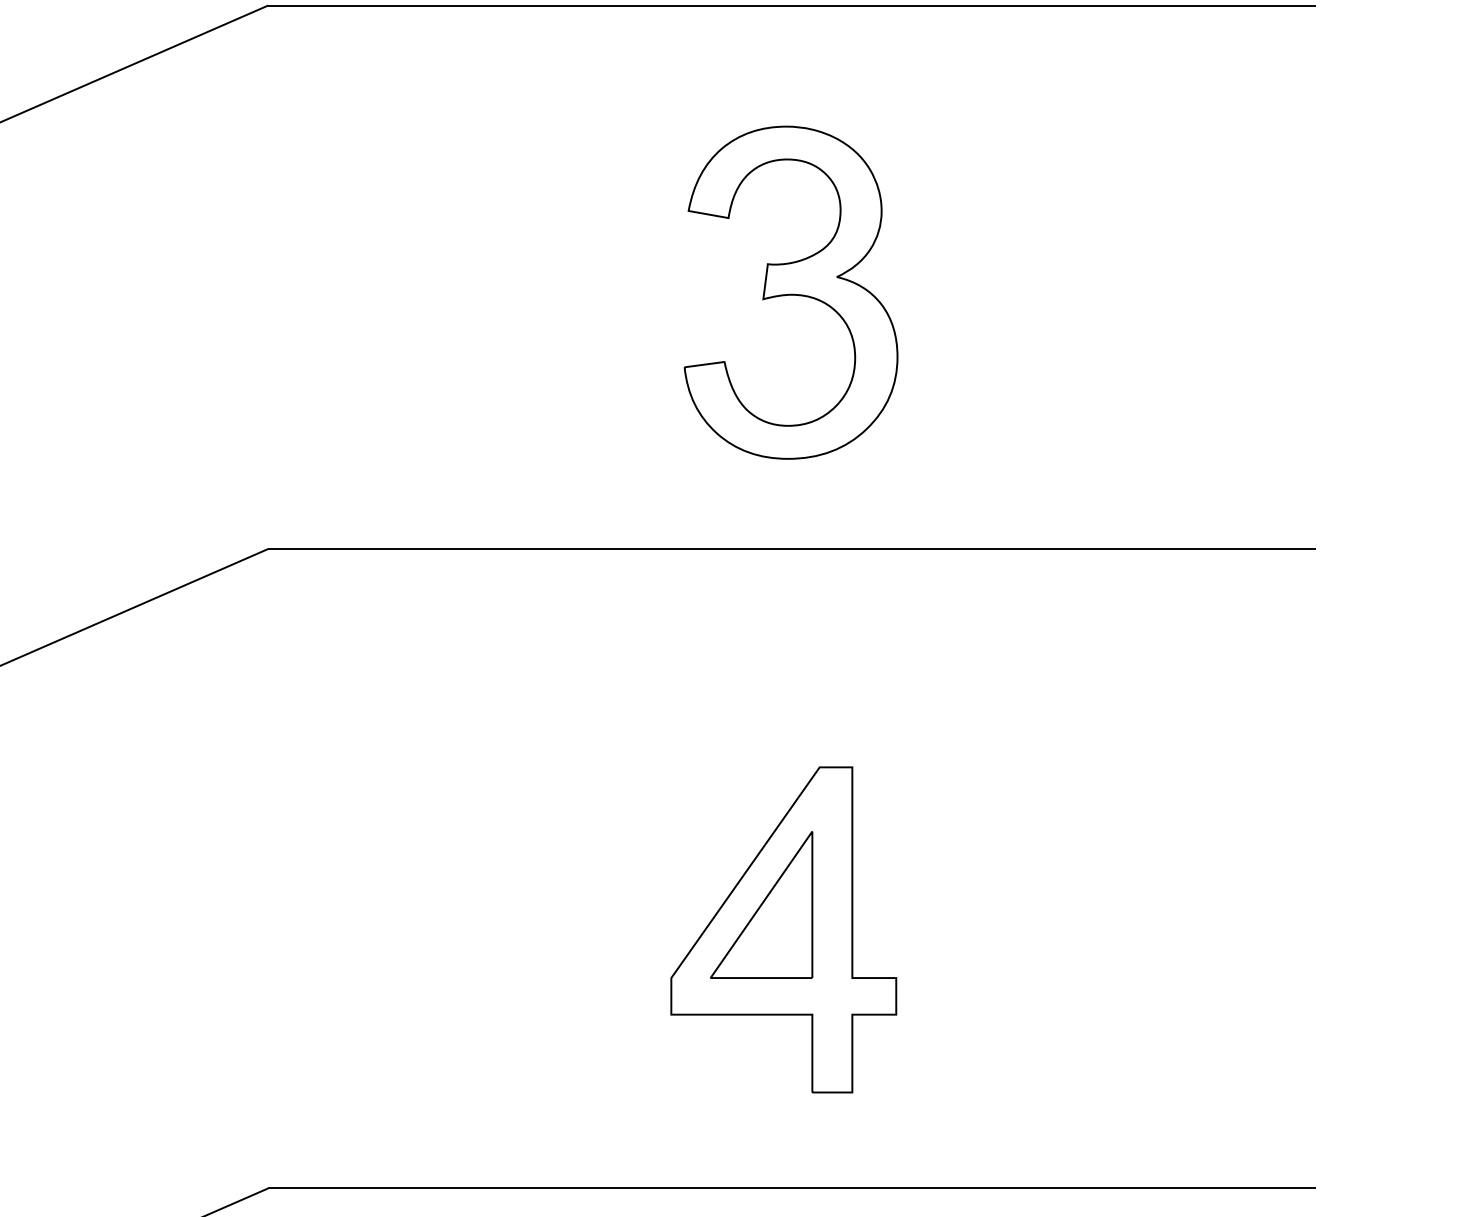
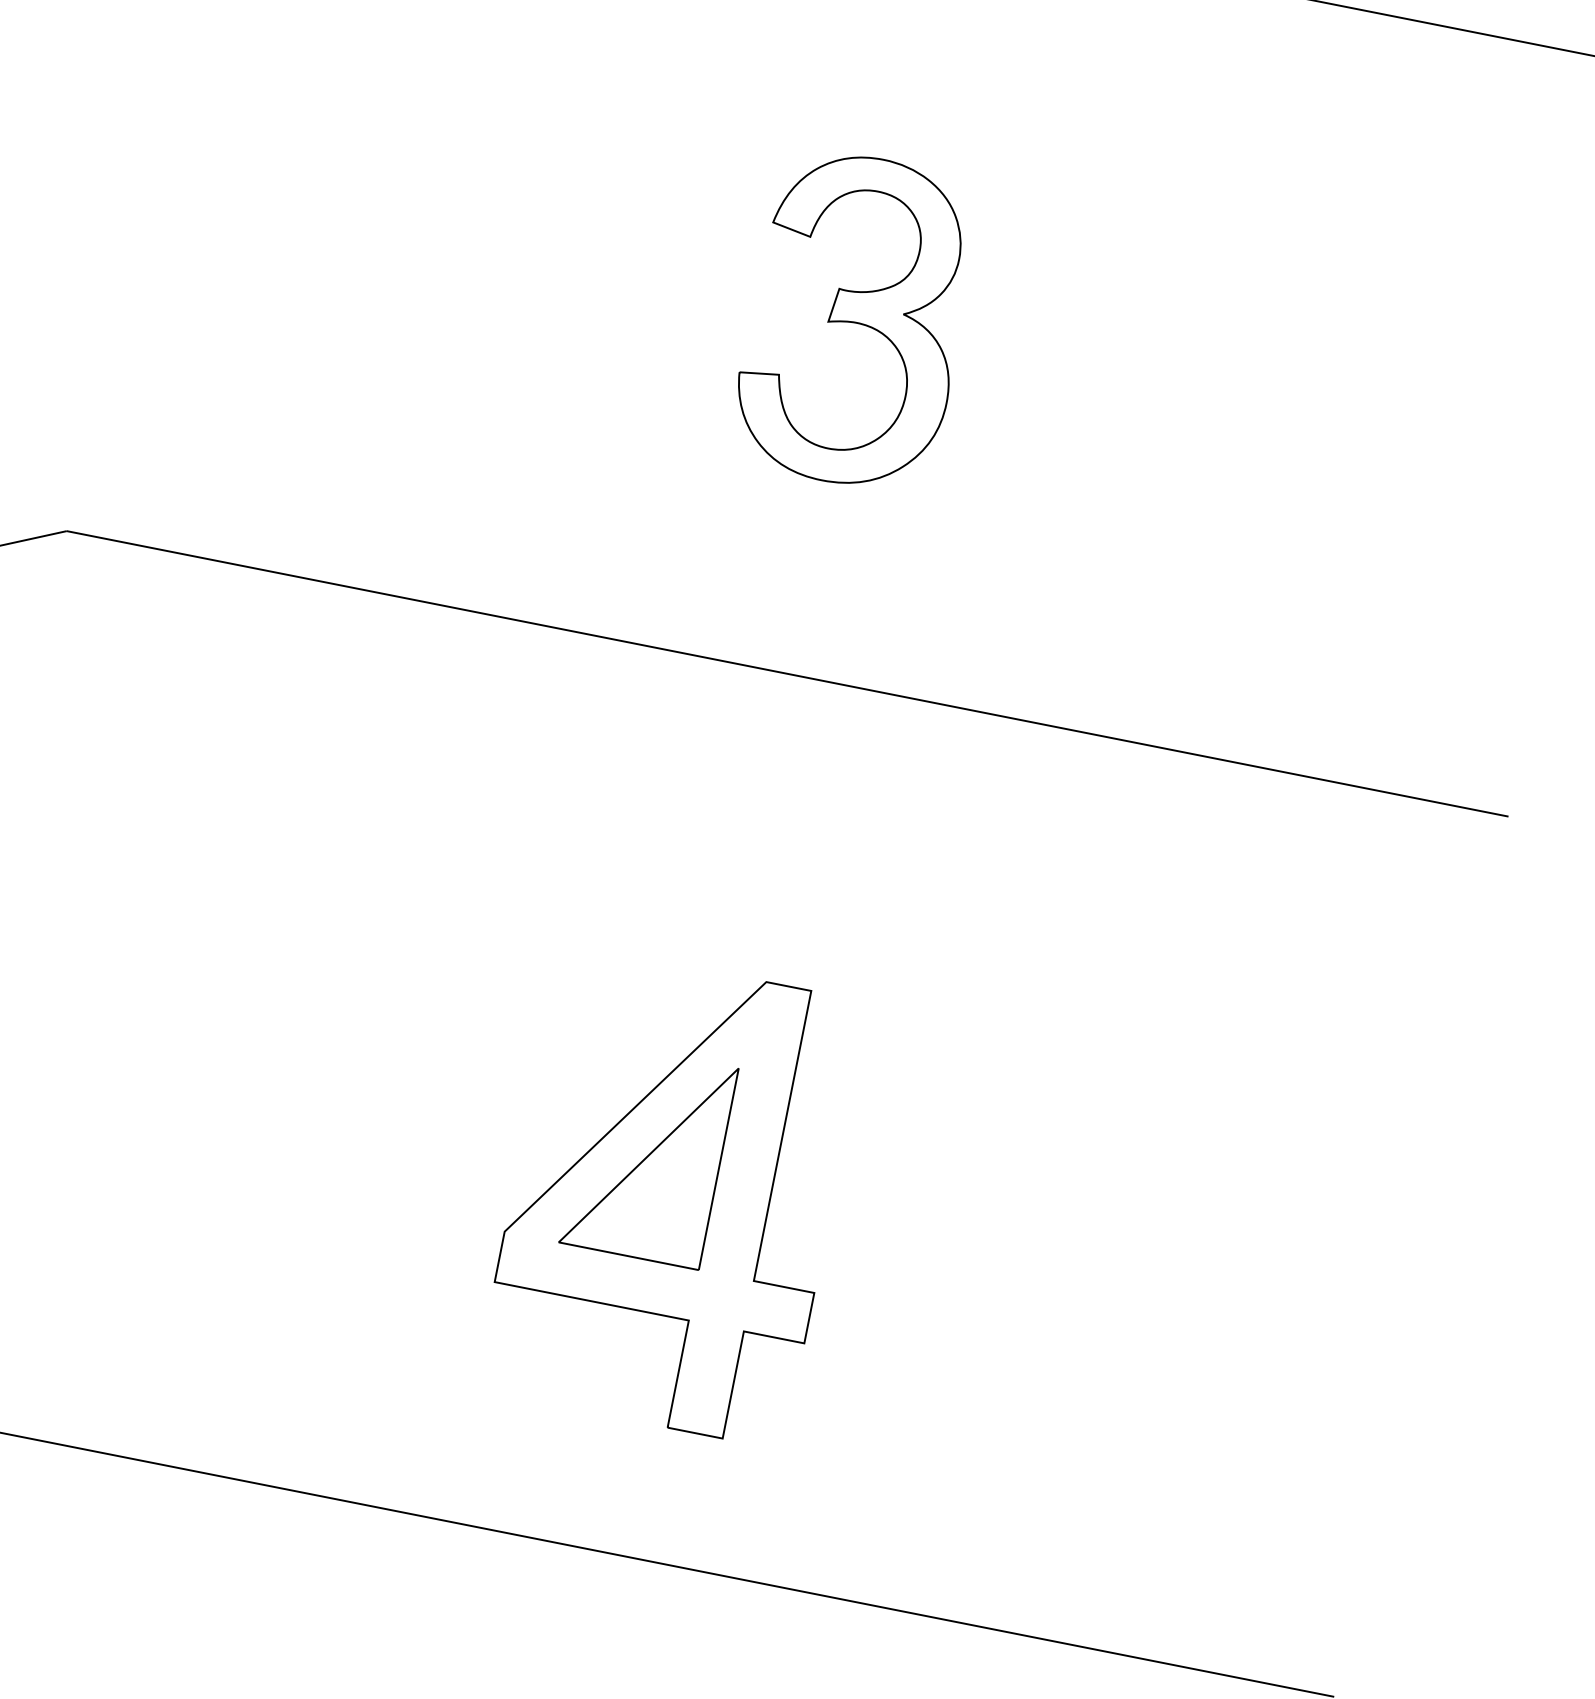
part: (790, 292) -> (855, 320), size x0.7

